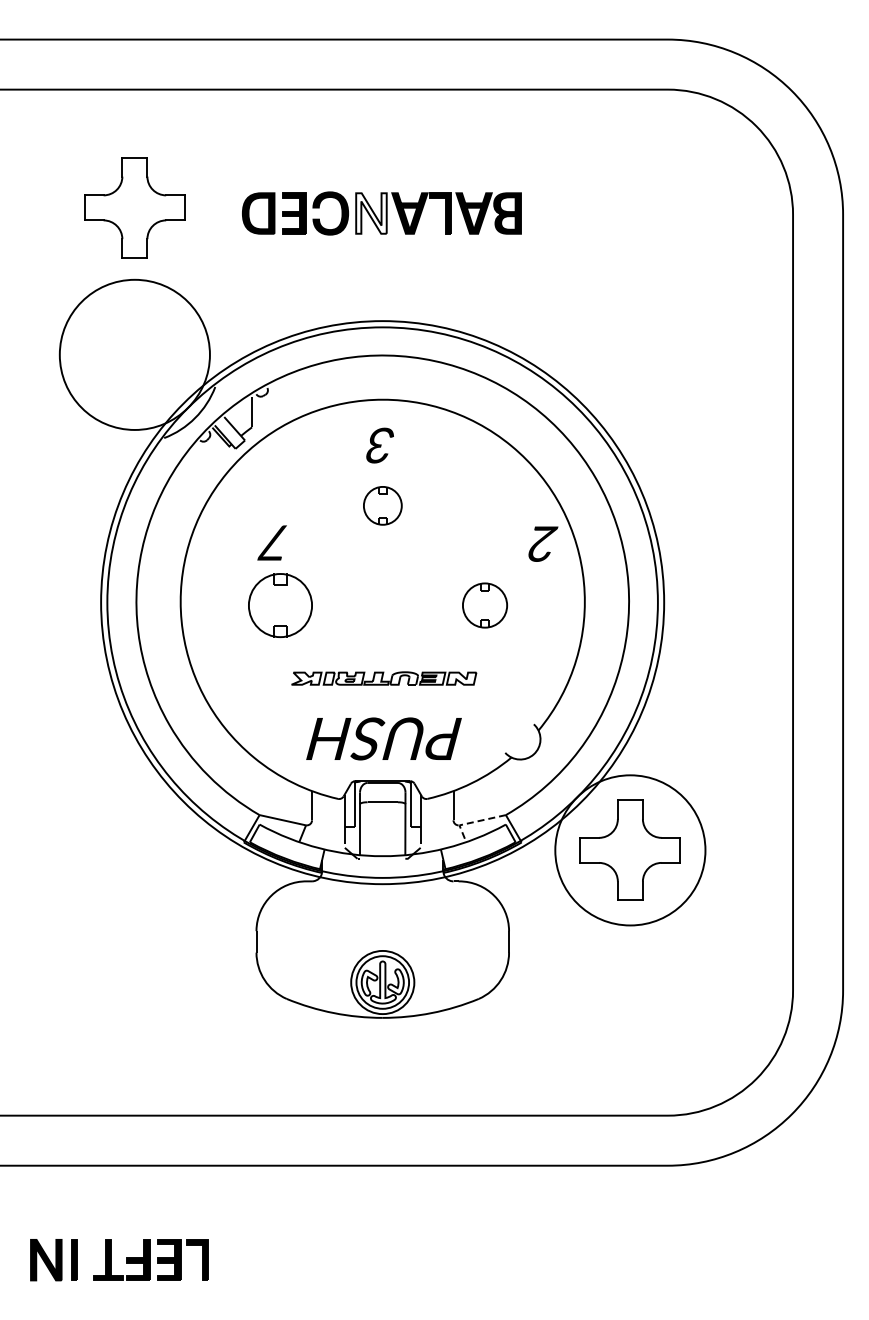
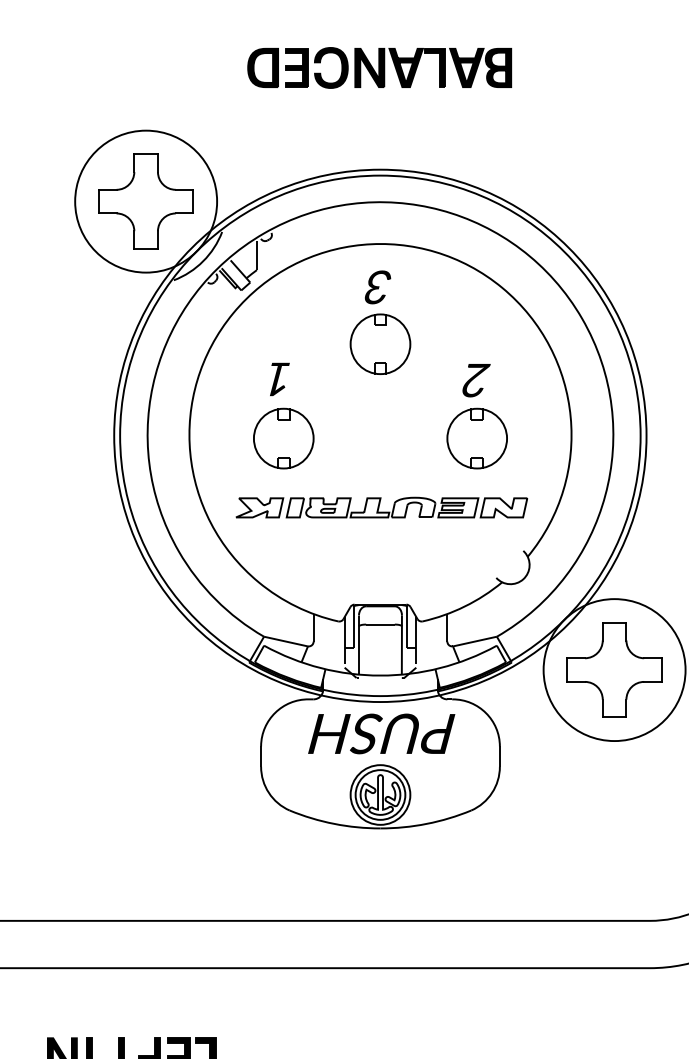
part: (134, 207) -> (145, 201), moved
fill: (371, 213) -> (369, 67), added
part: (382, 505) -> (380, 344), size x1.67
text: (271, 542) -> (275, 379), 7 -> 1
text: (543, 543) -> (476, 379), moved
part: (484, 605) -> (476, 438), size x1.43
part: (383, 678) -> (381, 507), size x1.67
text: (383, 738) -> (381, 733), moved
line: (473, 822) -> (466, 643), dashed -> solid

